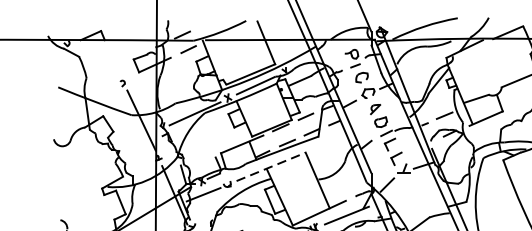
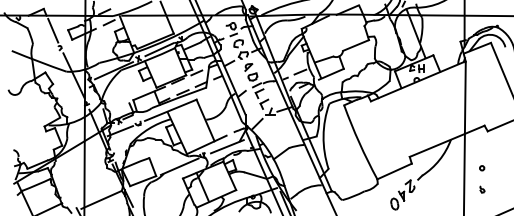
line: (114, 59) -> (53, 30), added
line: (270, 167) -> (170, 110), dashed -> solid

